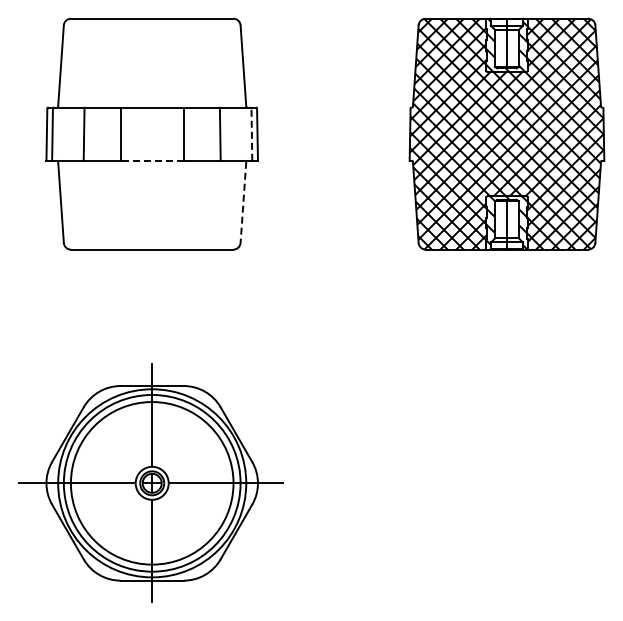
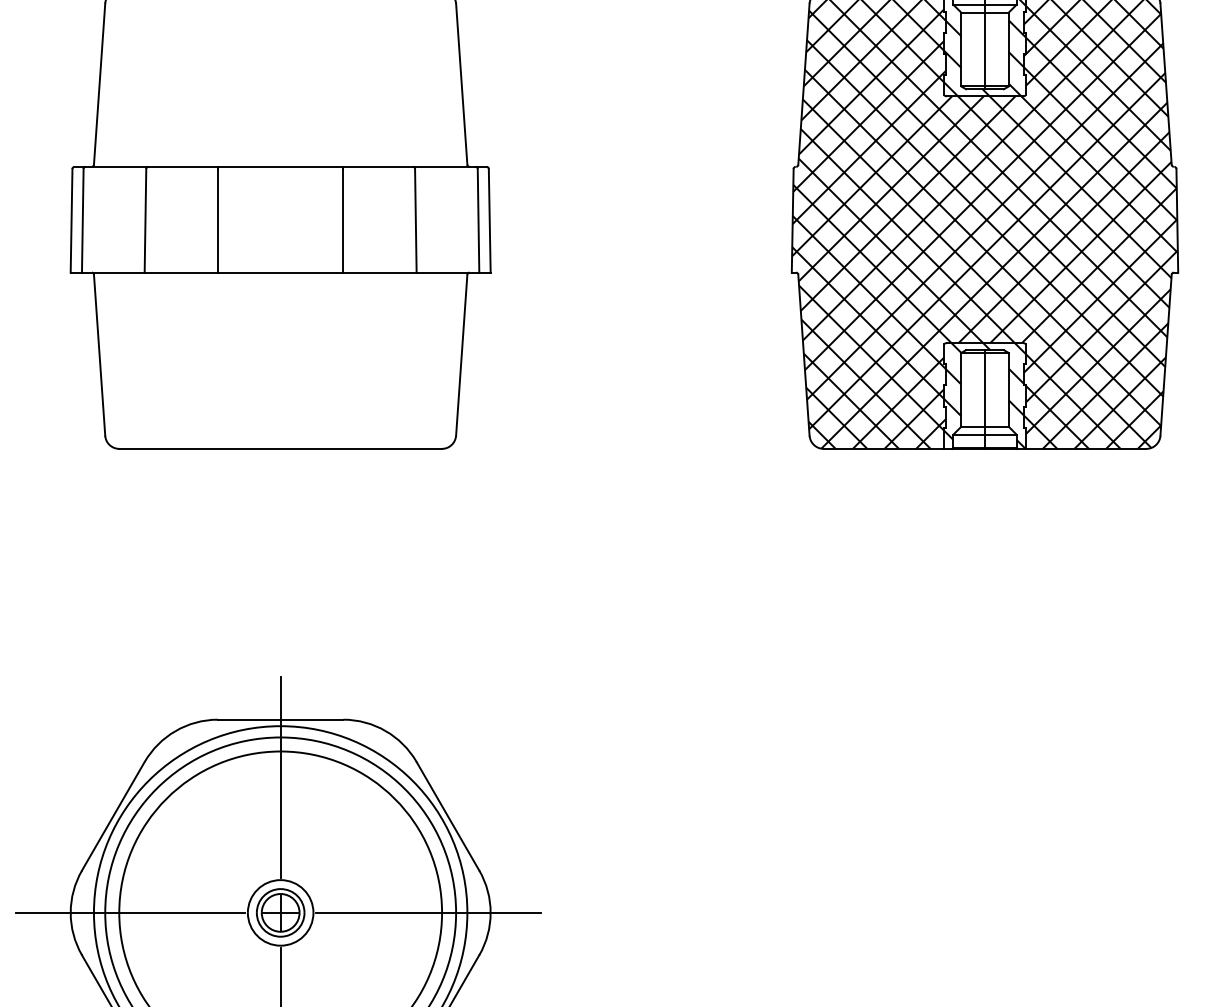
line: (251, 134) -> (477, 220), dashed -> solid
line: (152, 160) -> (281, 271), dashed -> solid
line: (243, 202) -> (461, 355), dashed -> solid

